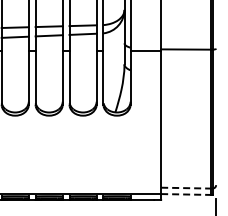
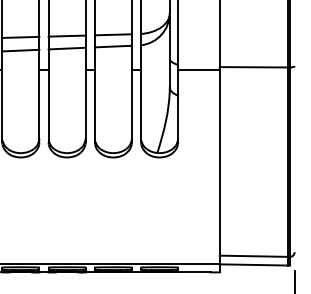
line: (186, 188) -> (254, 256), dashed -> solid
line: (186, 194) -> (254, 264), dashed -> solid

